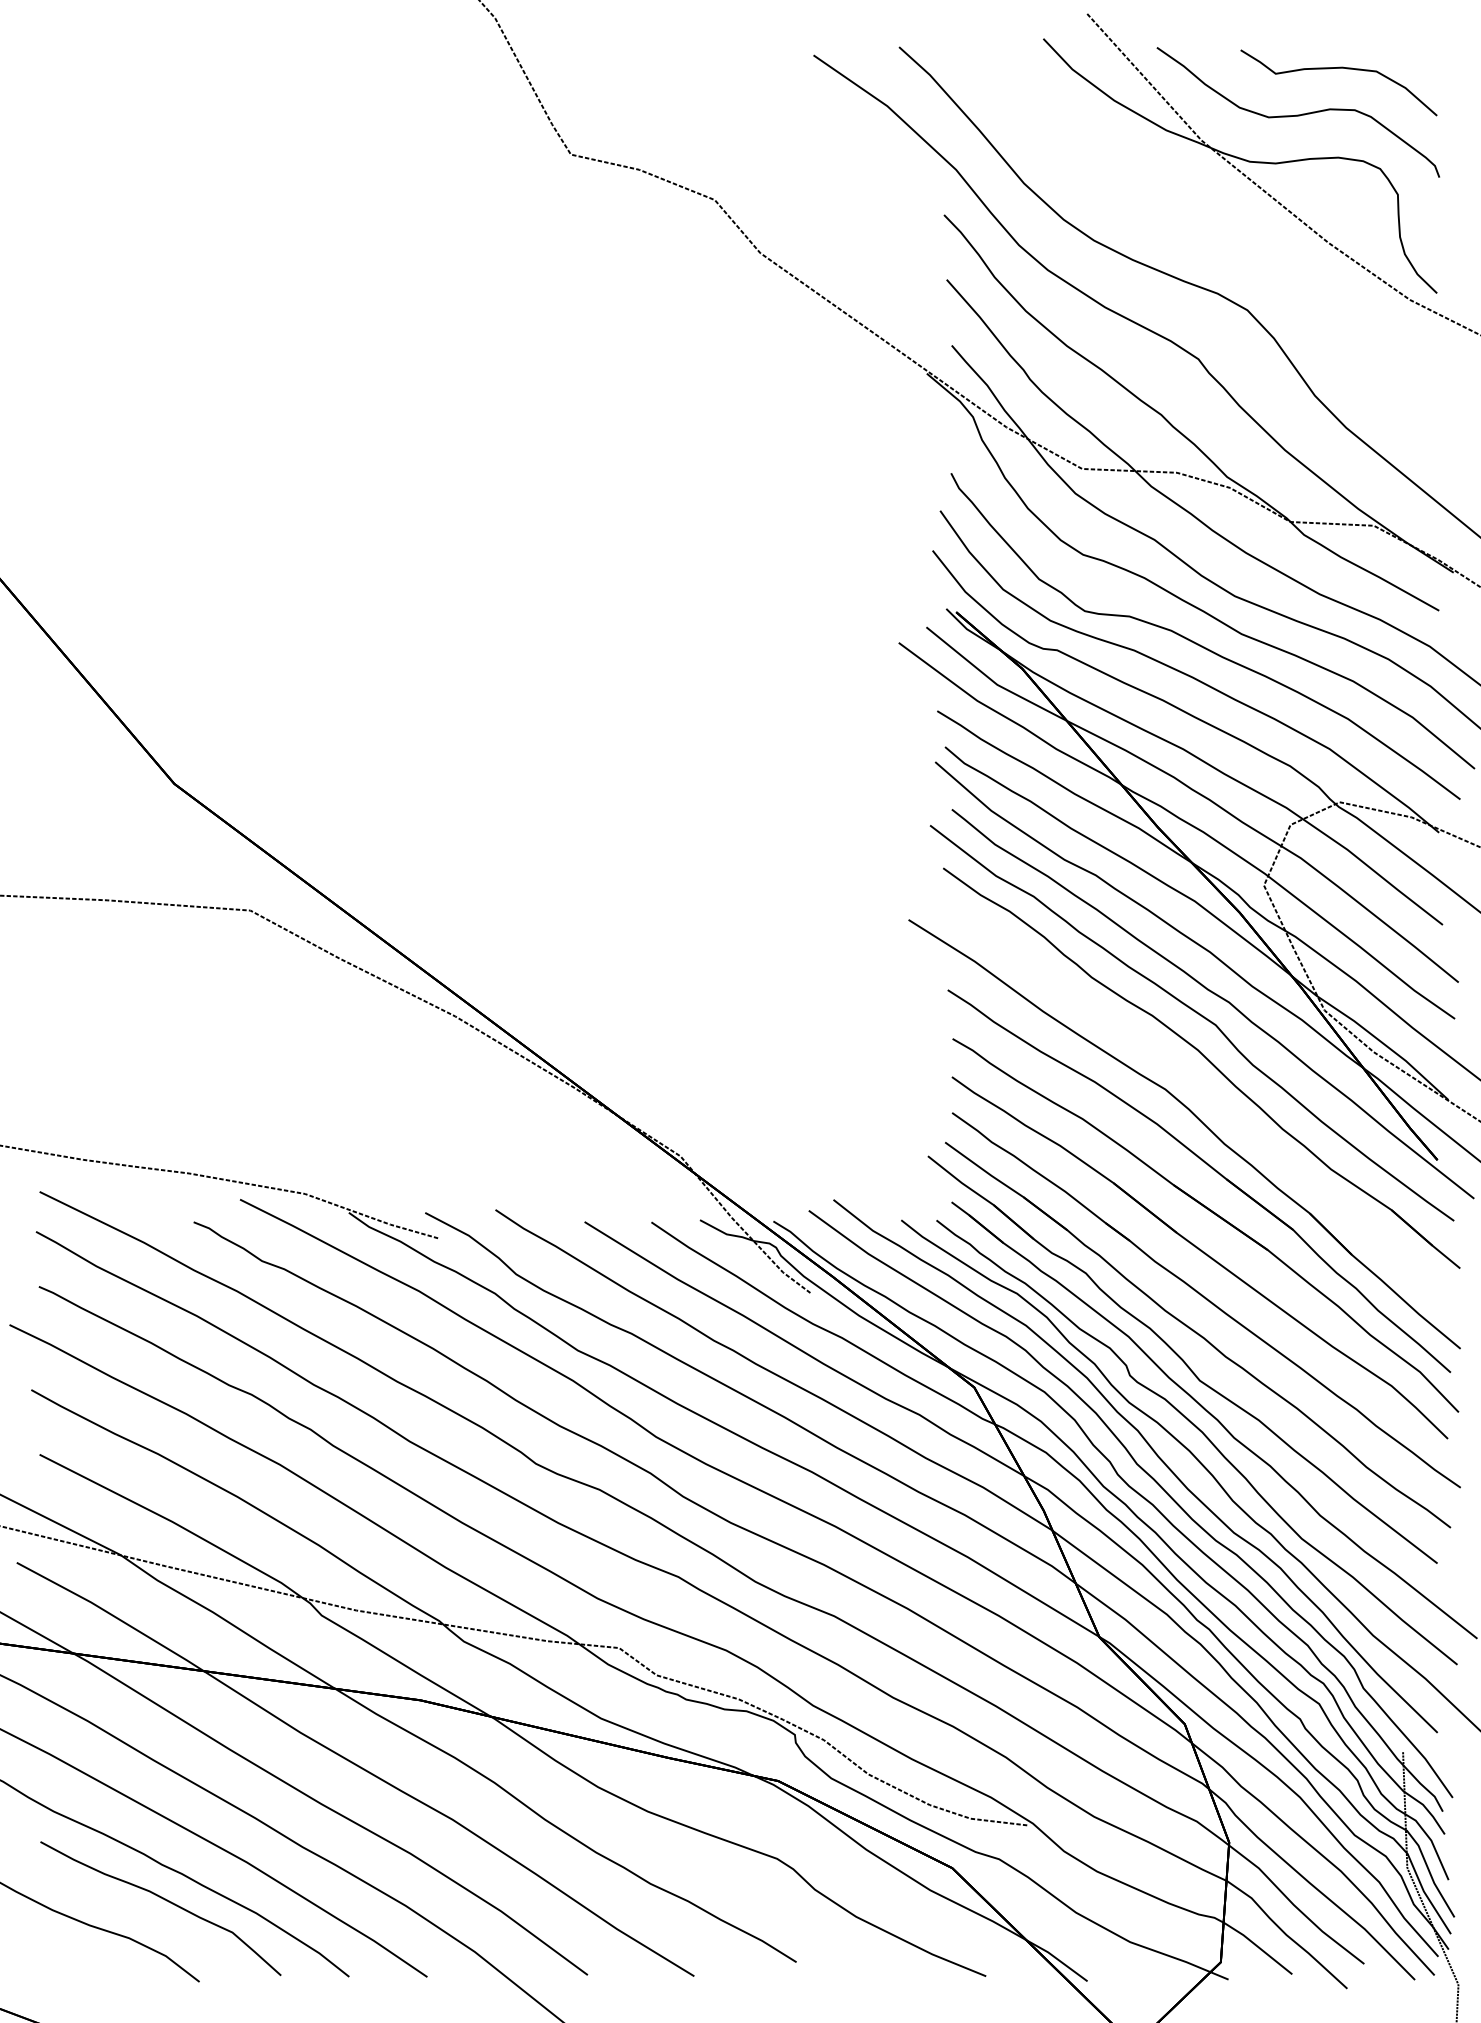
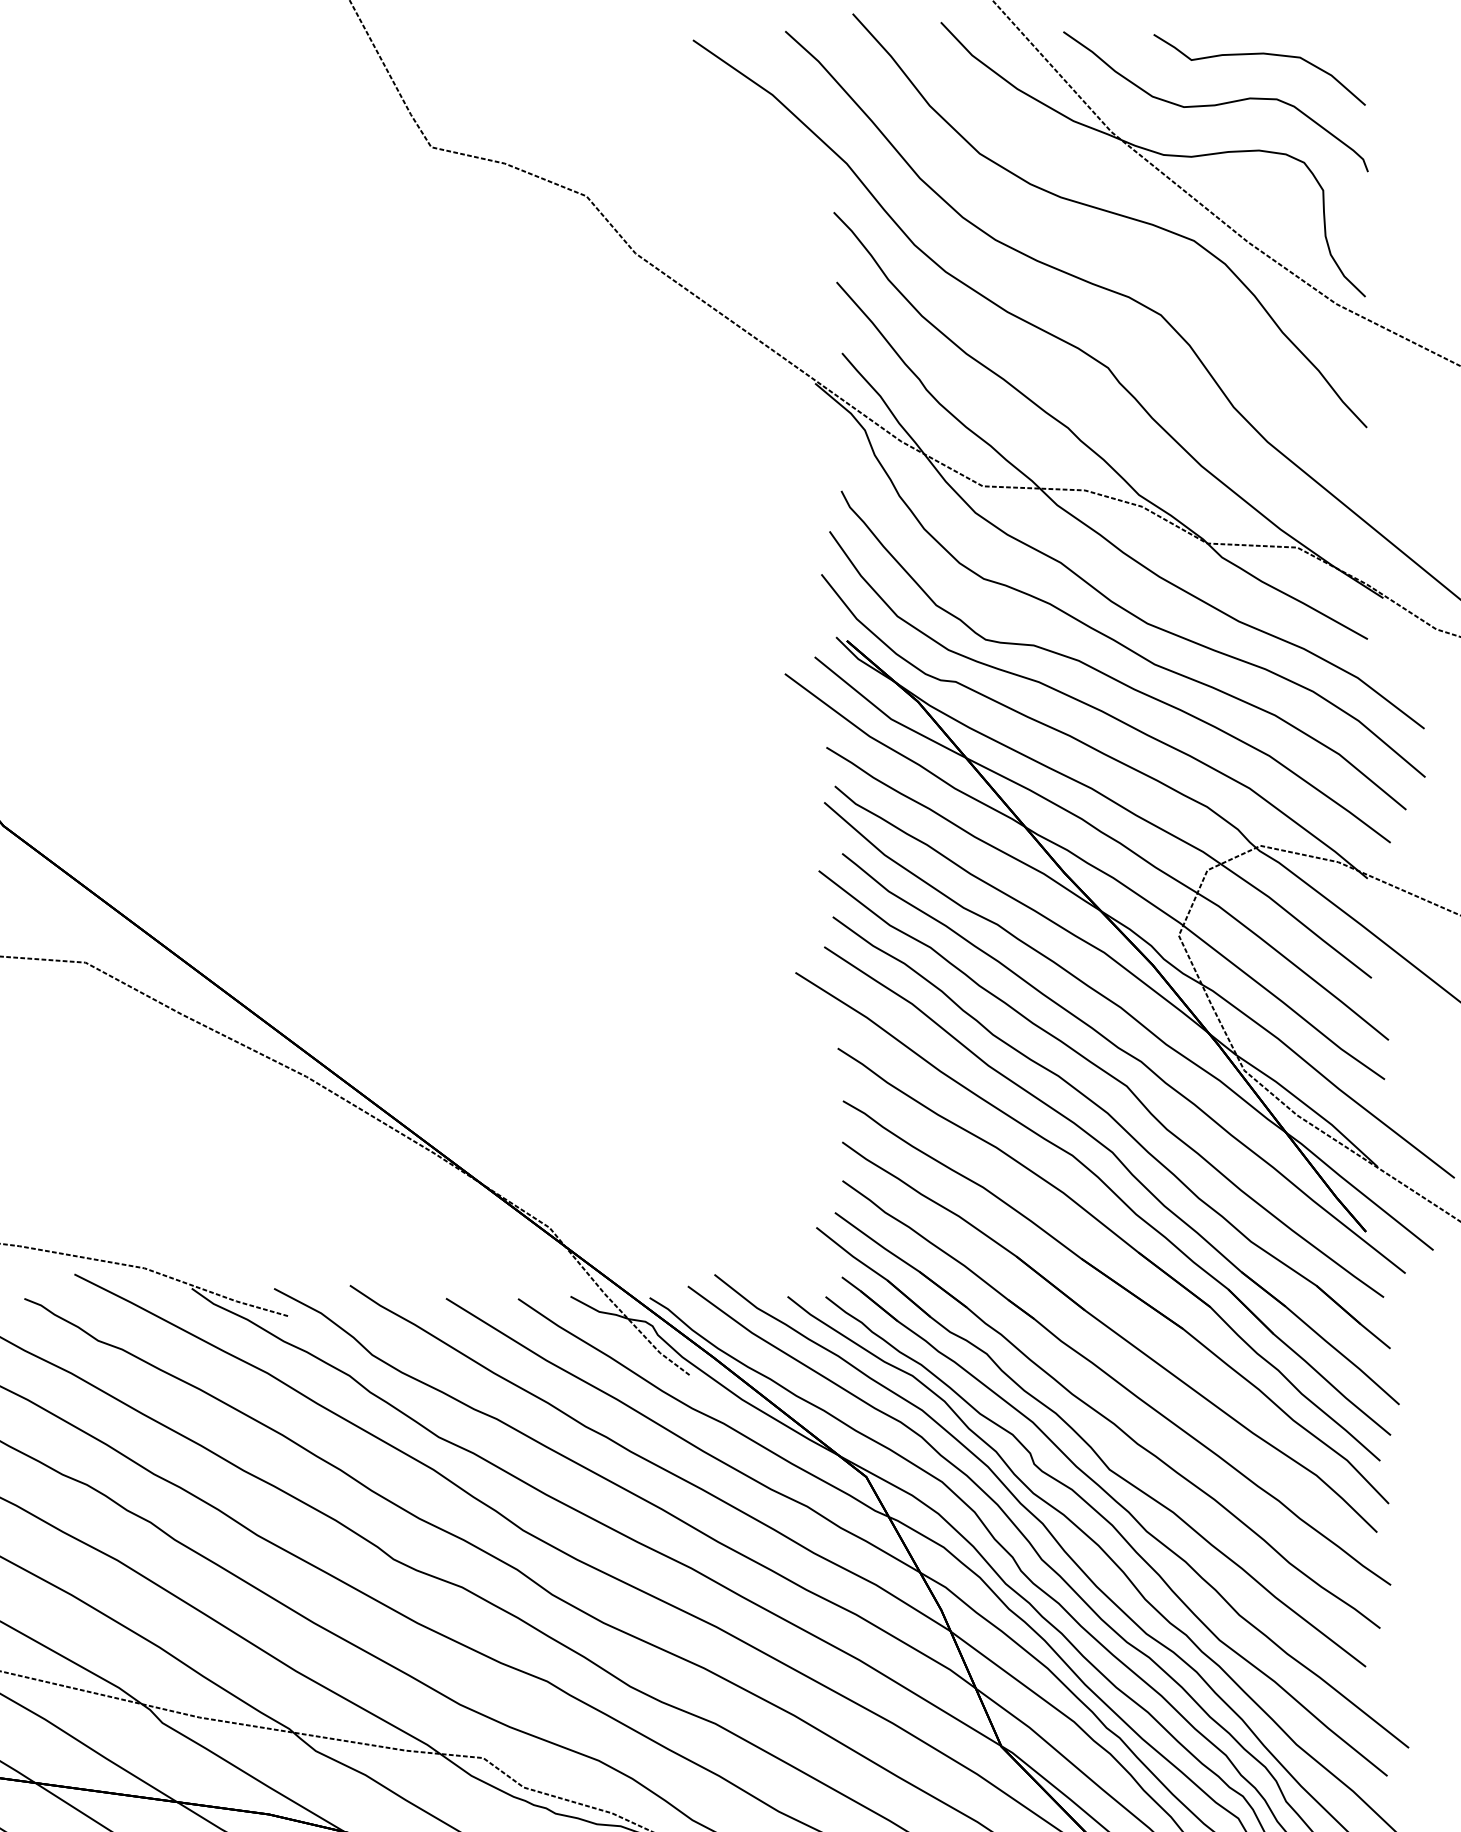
curve: (1202, 216) -> (1112, 214), added
part: (1210, 1097) -> (1121, 1164), added

